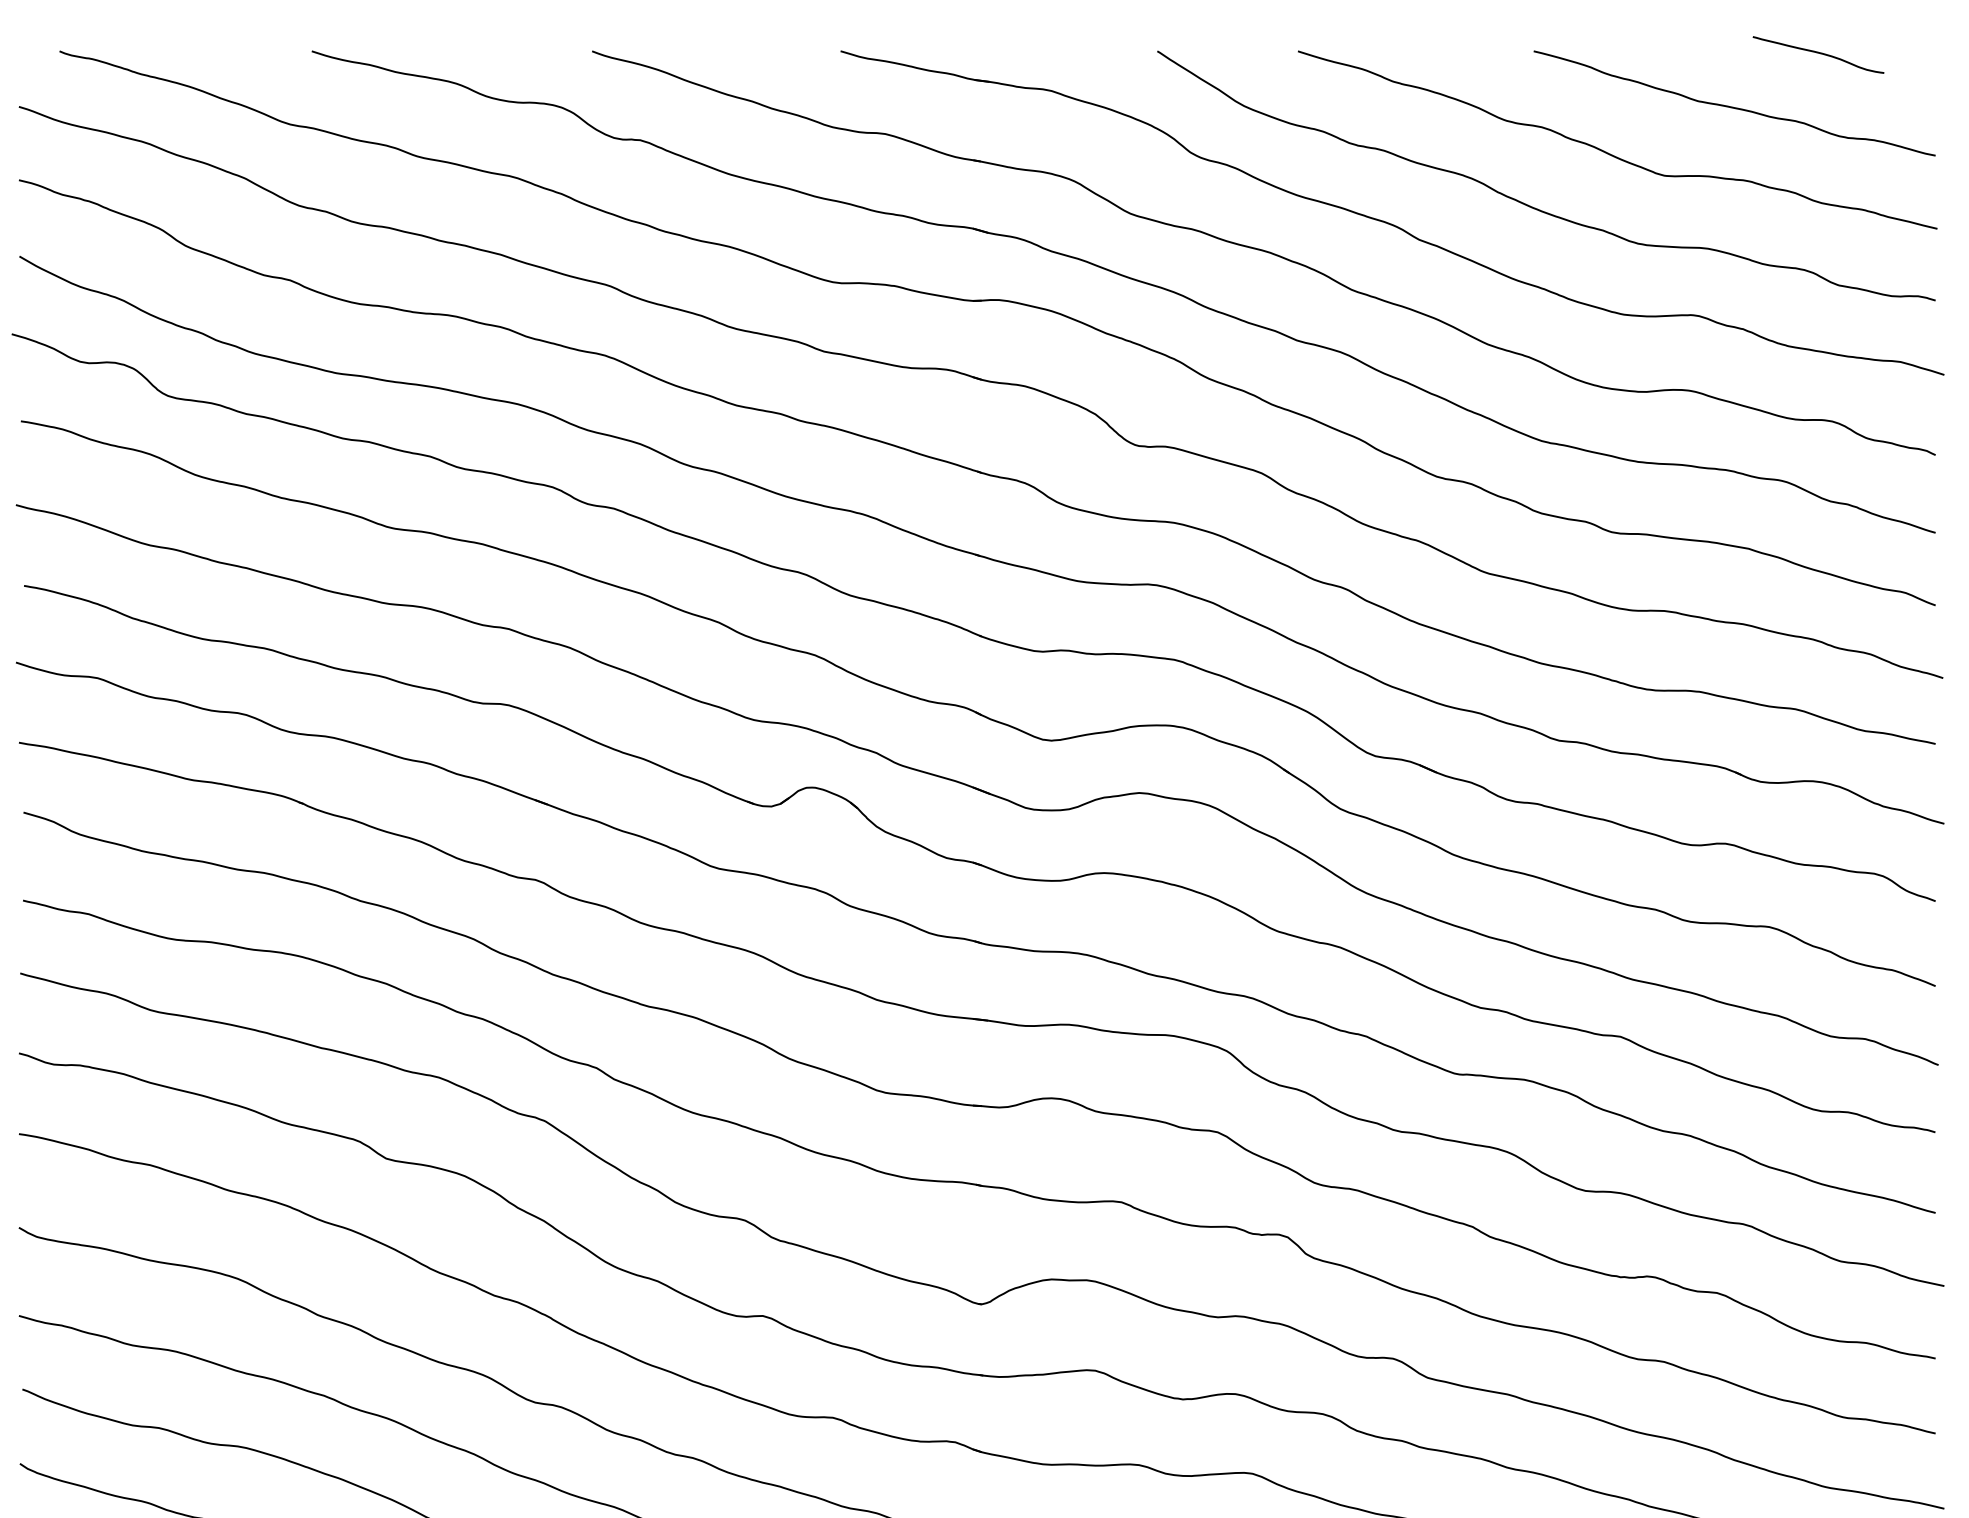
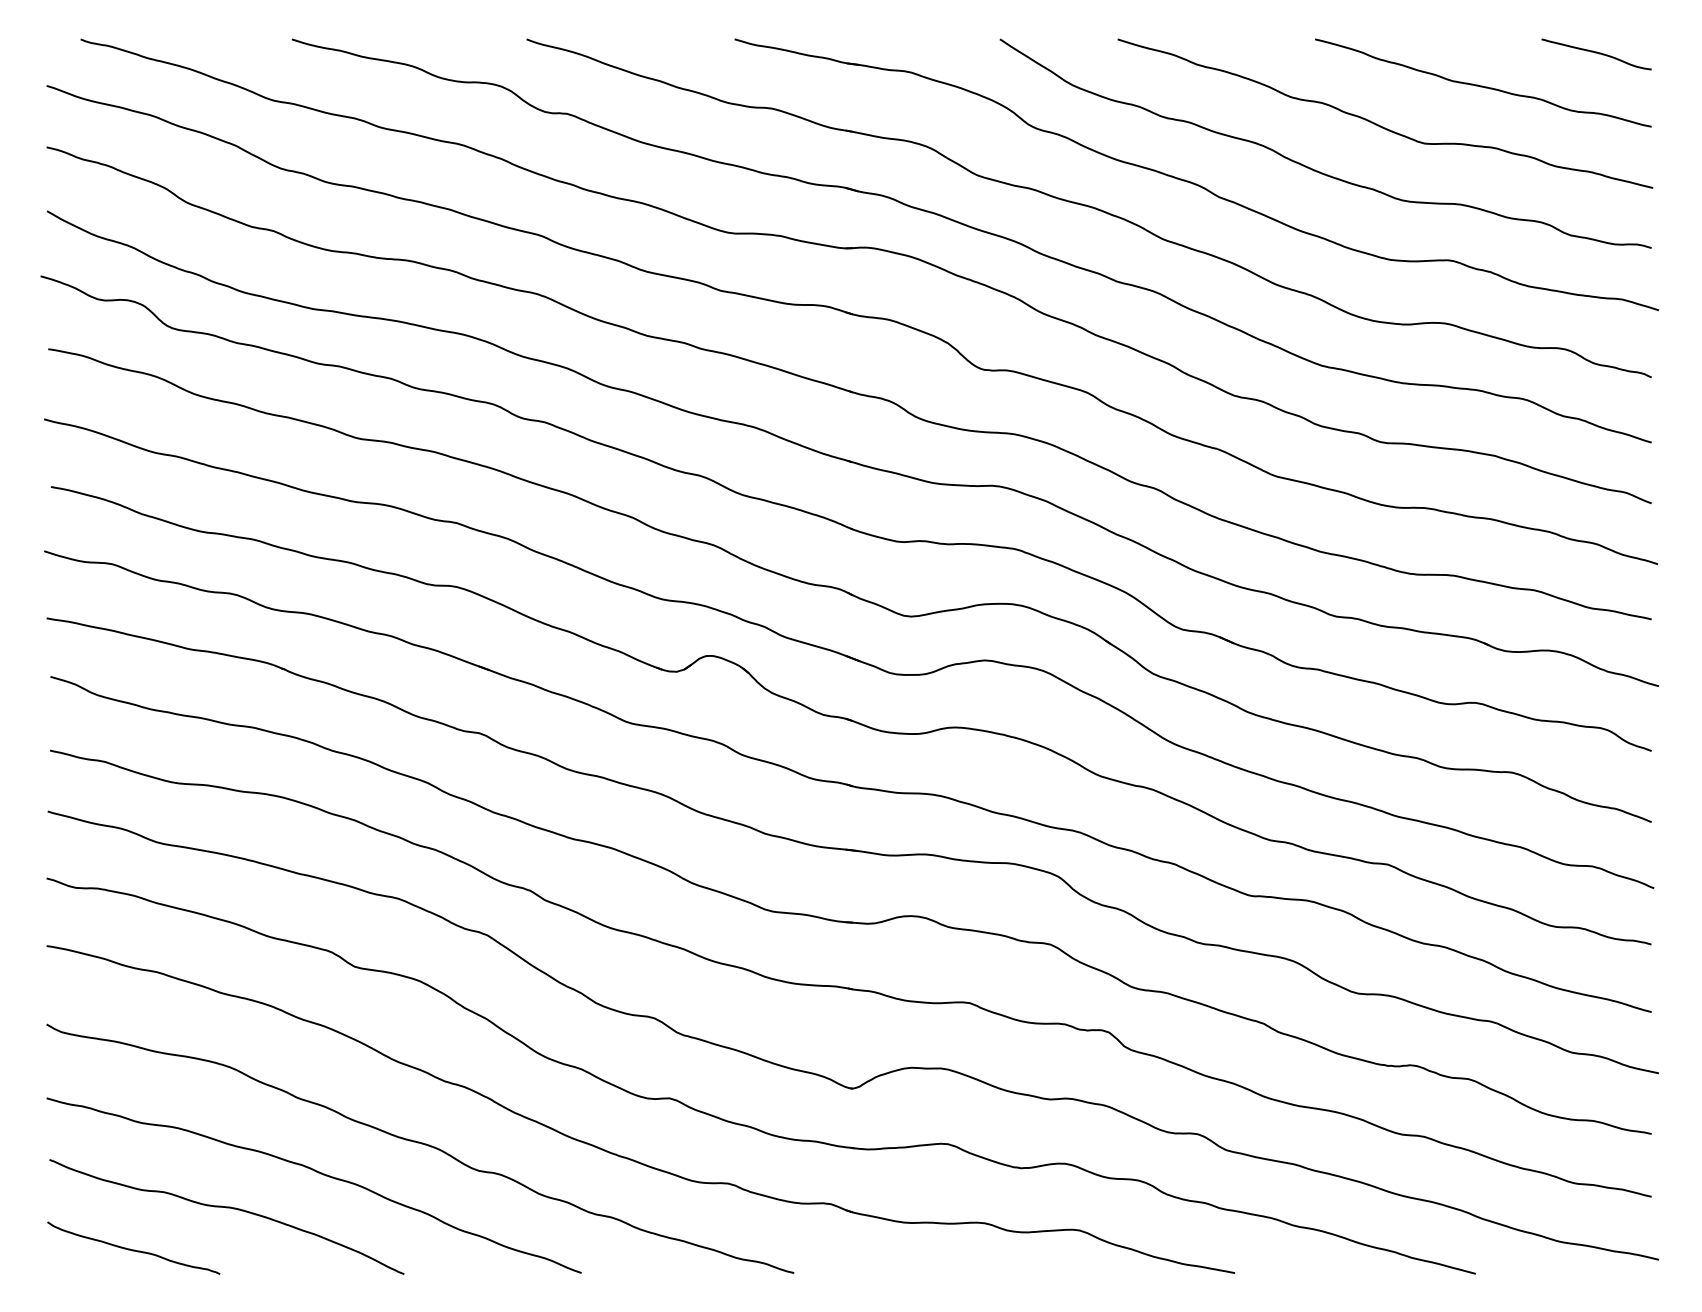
curve: (1818, 53) -> (1596, 53), moved

